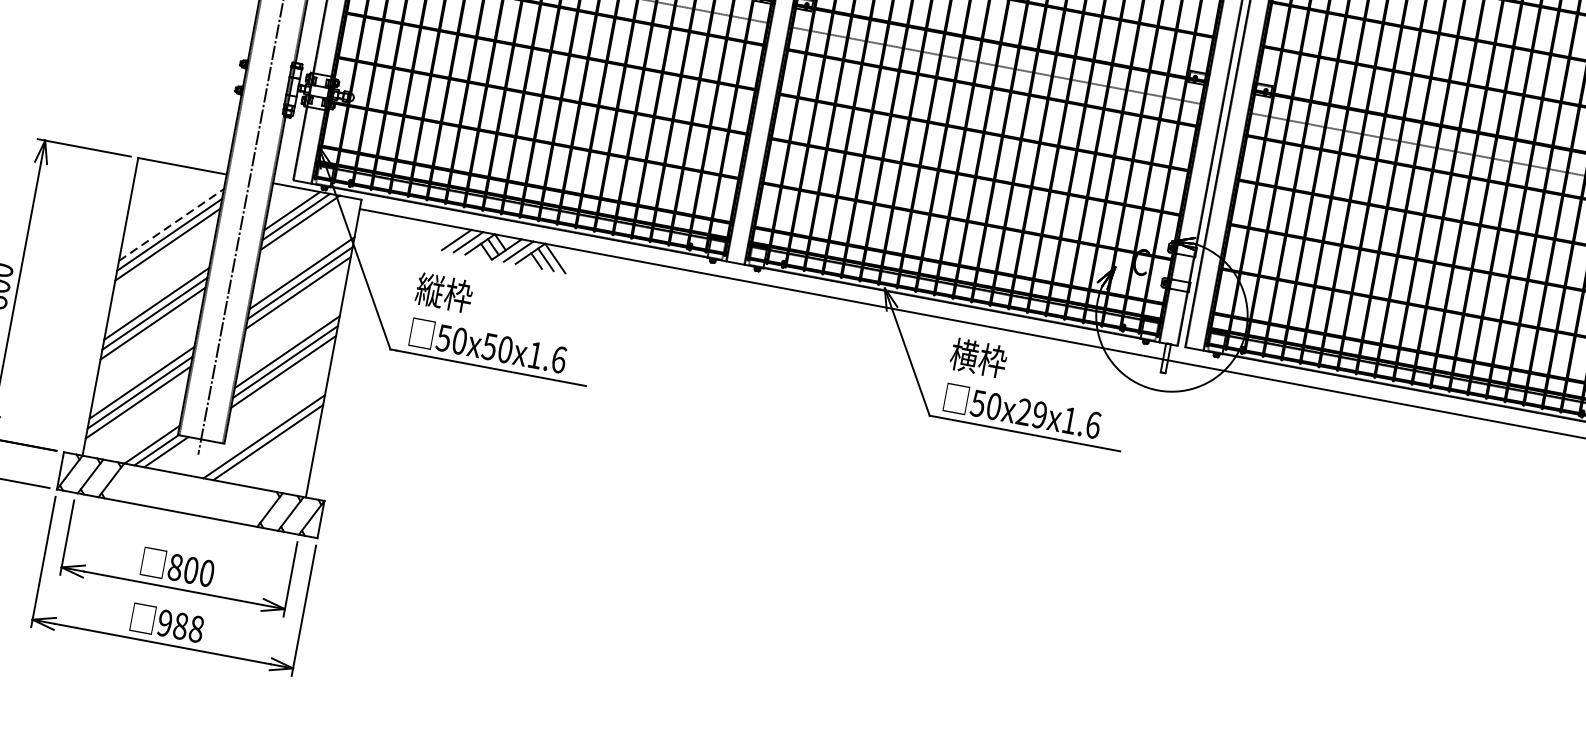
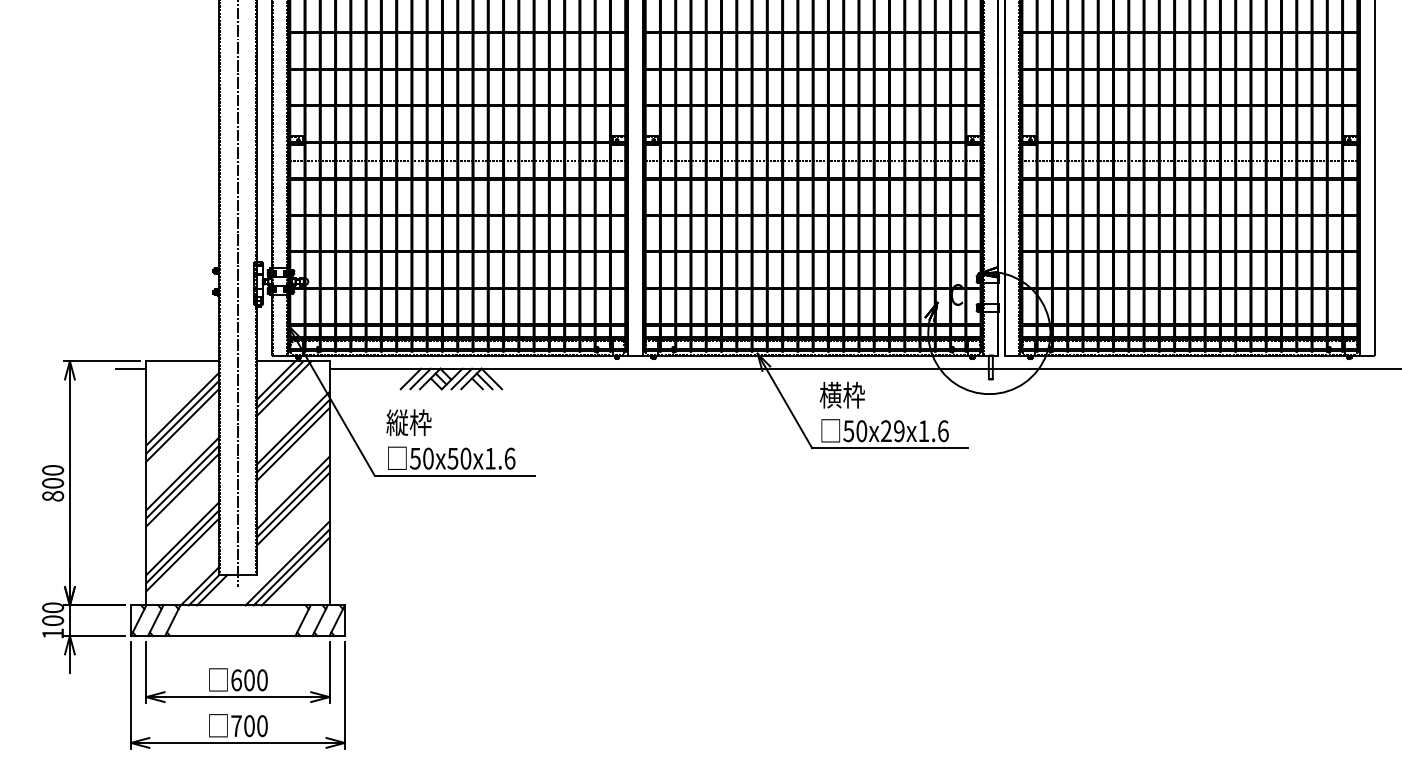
line: (117, 163) -> (130, 368), added
line: (171, 223) -> (182, 408), dashed -> solid
line: (272, 448) -> (295, 571), added
text: (175, 567) -> (236, 680), 800 -> 600
text: (180, 626) -> (249, 726), 988 -> 700

